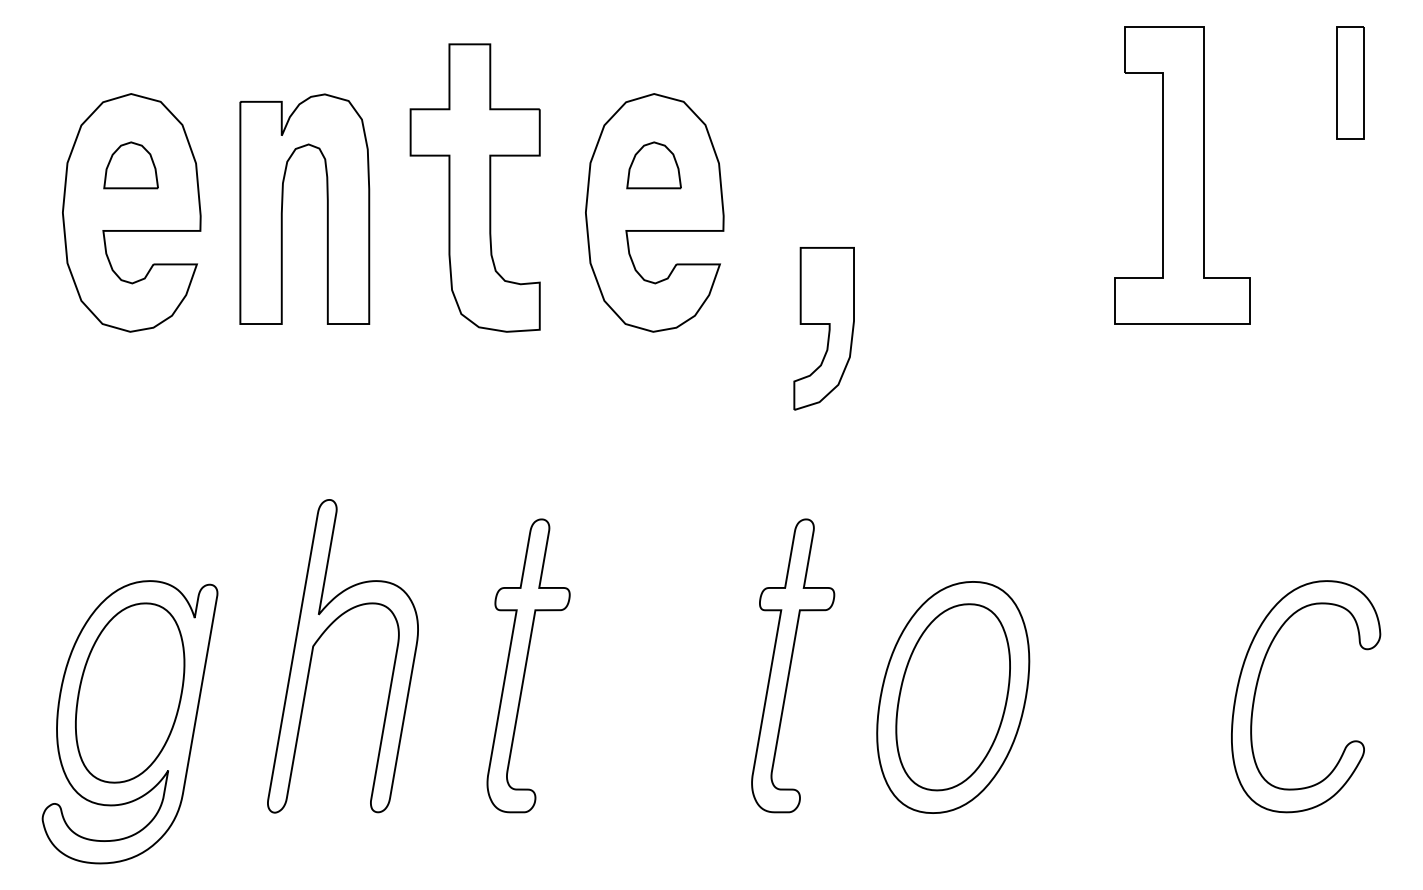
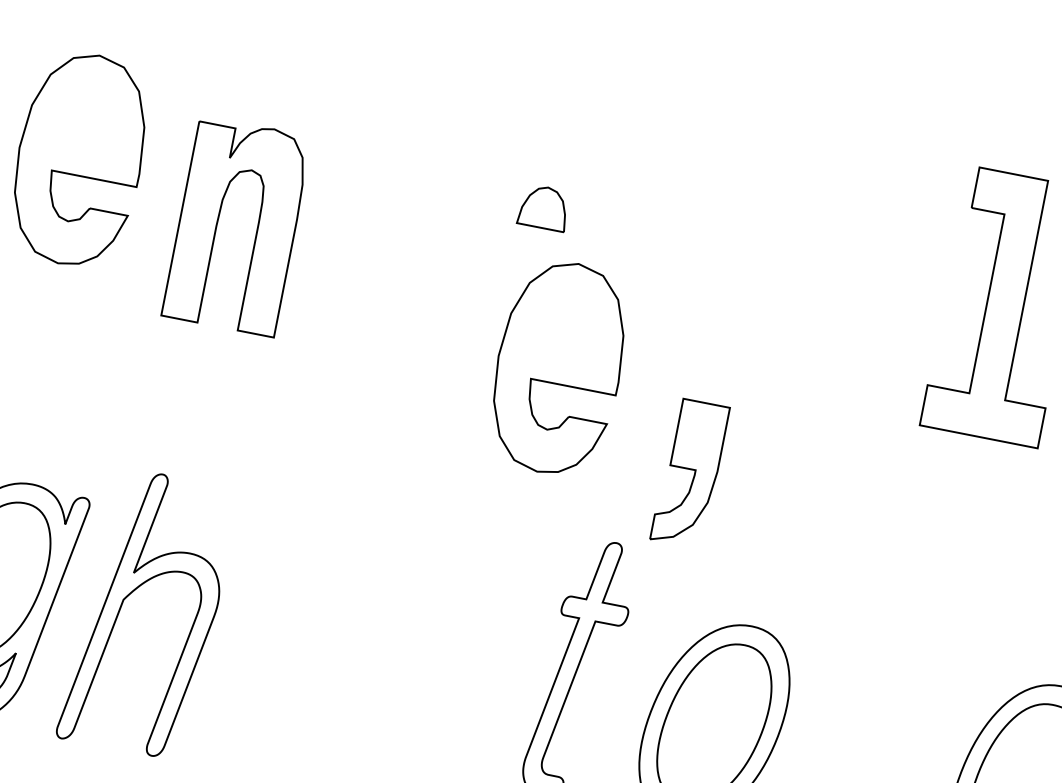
part: (130, 165) -> (86, 117), removed
part: (474, 187) -> (383, 196), removed
part: (283, 203) -> (219, 217), moved
part: (654, 212) -> (558, 367), moved
part: (823, 328) -> (689, 473), moved
part: (320, 638) -> (131, 594), moved
part: (528, 665) -> (348, 623), removed

